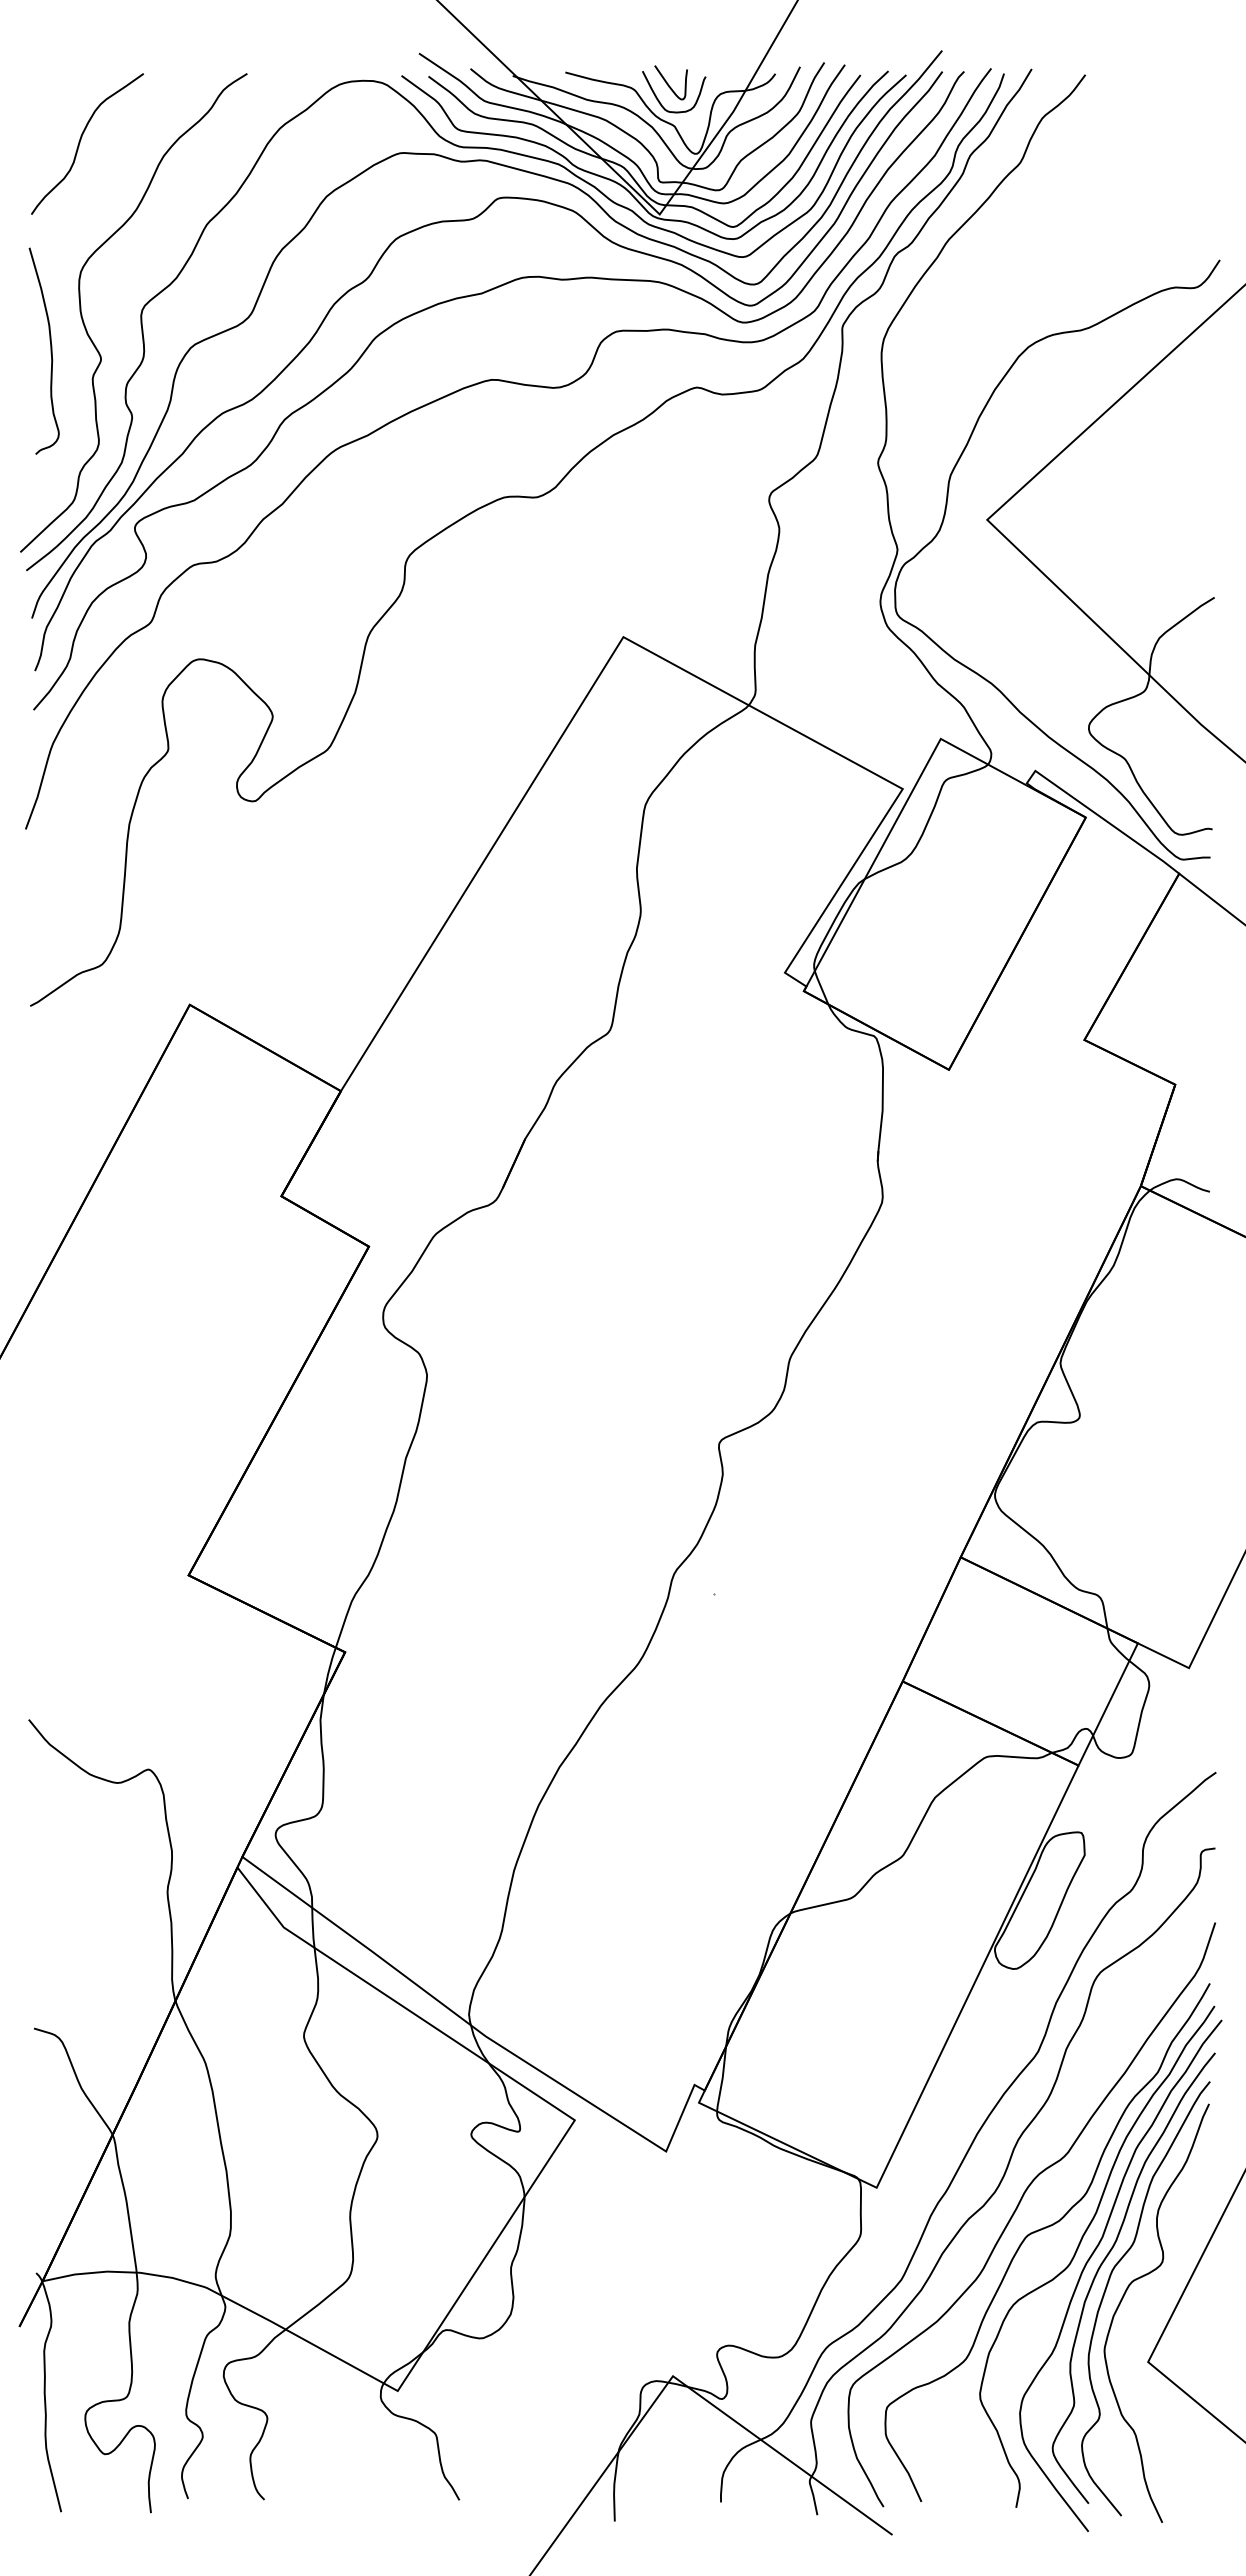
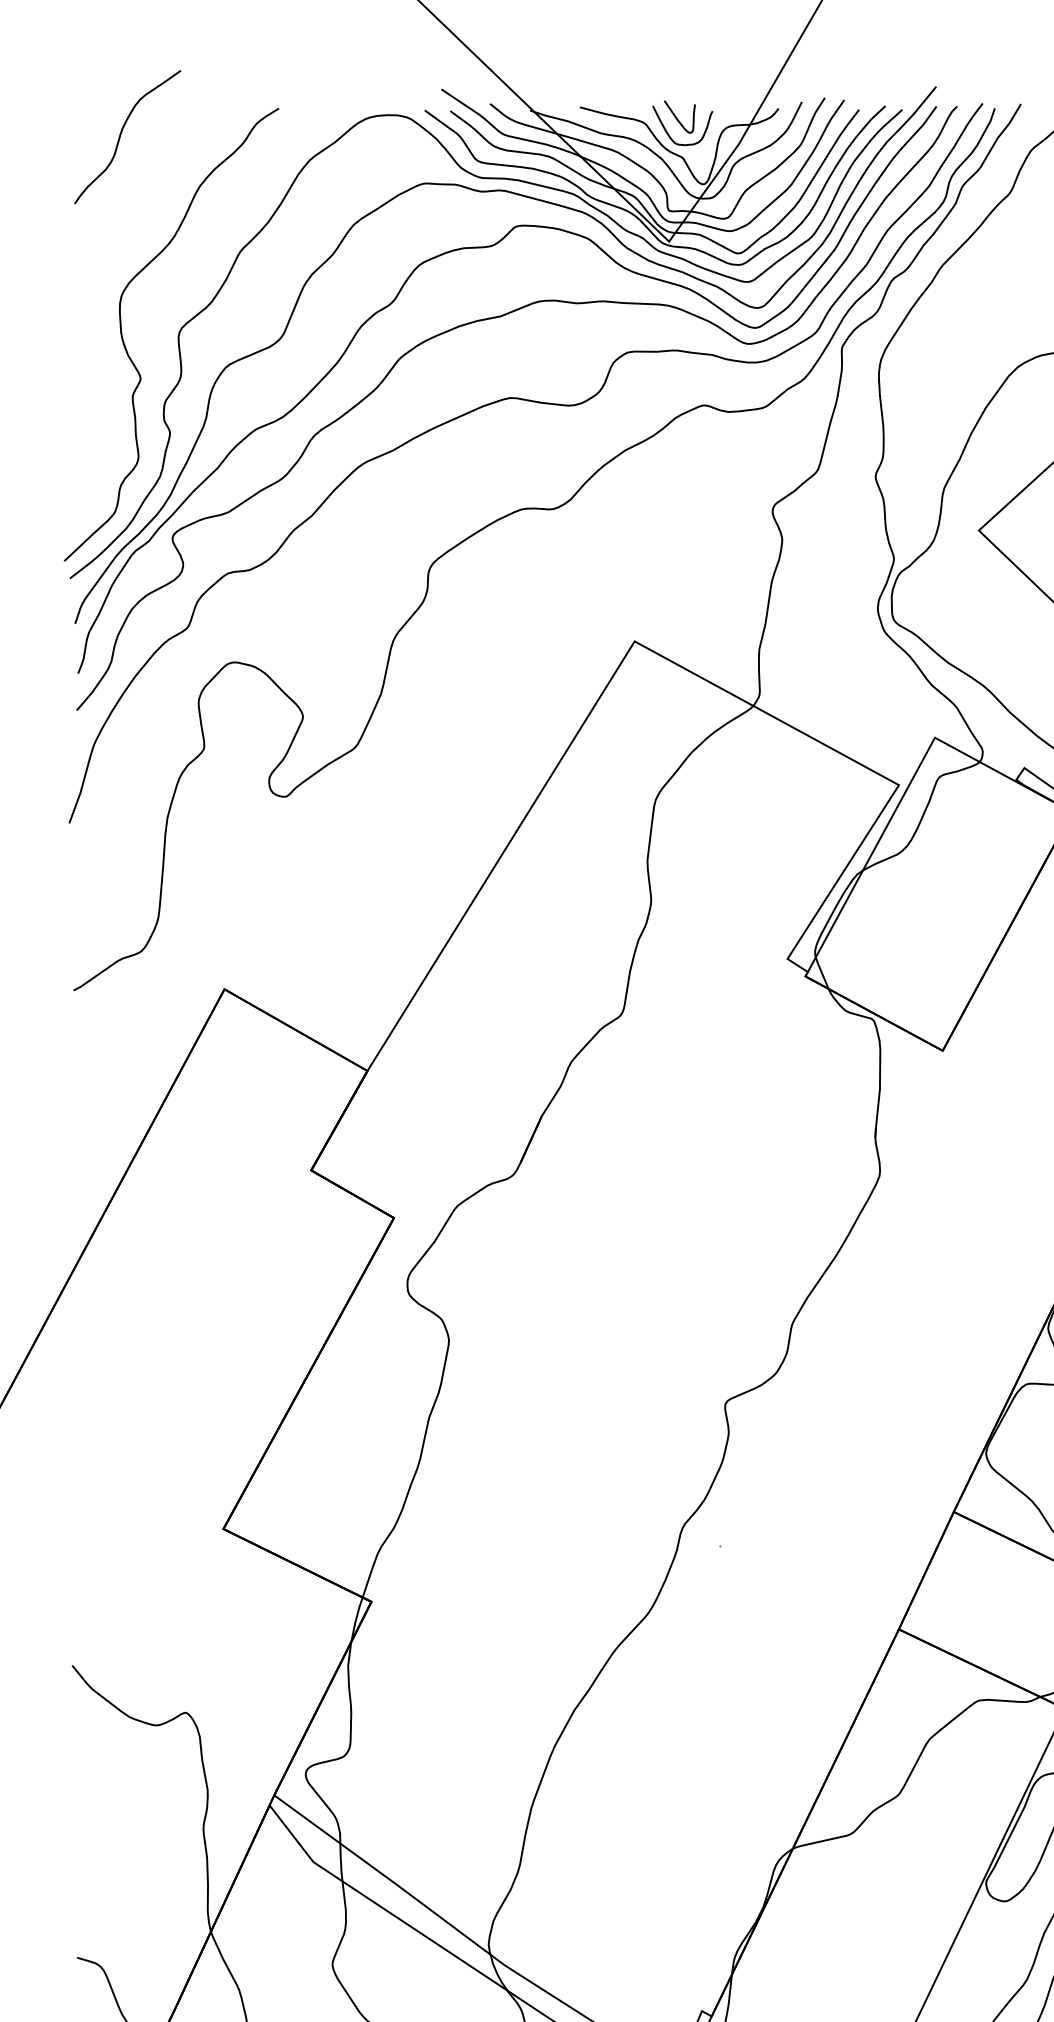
curve: (81, 140) -> (122, 133), moved
curve: (50, 350) -> (92, 370), removed

